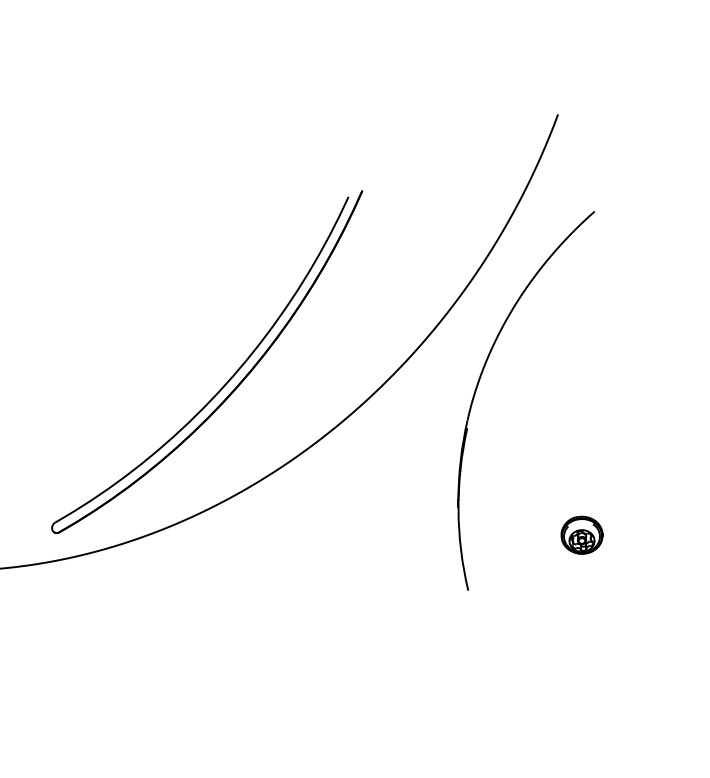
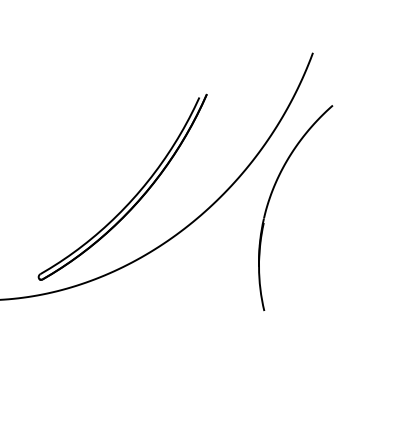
part: (581, 534) -> (325, 280), removed

